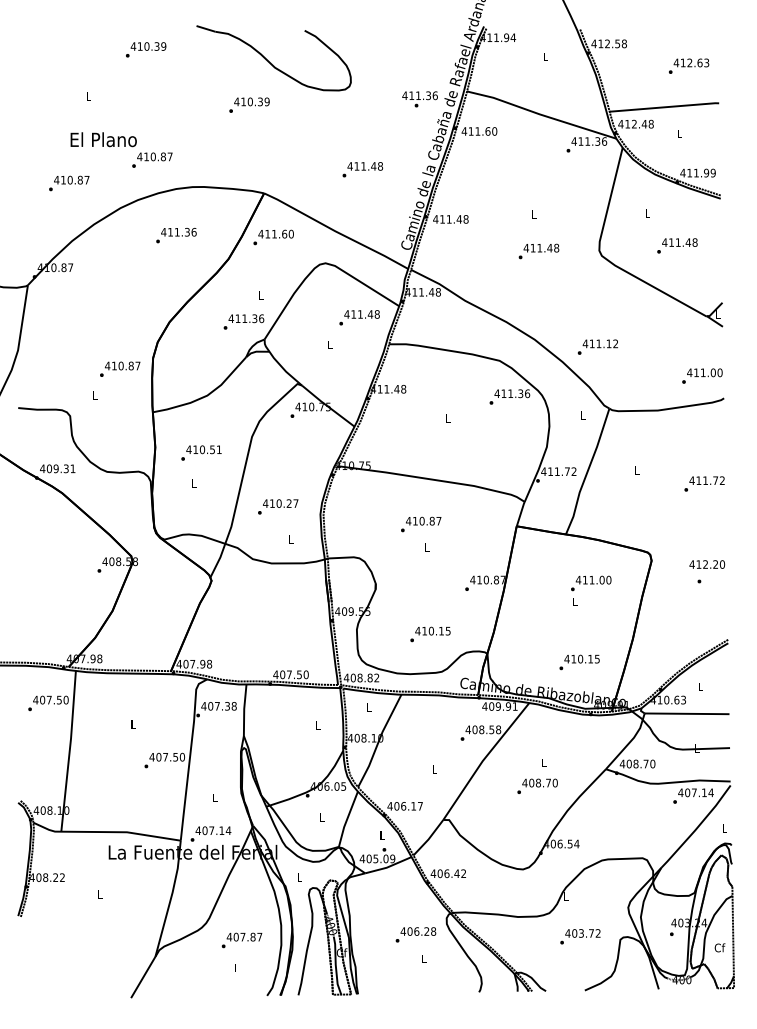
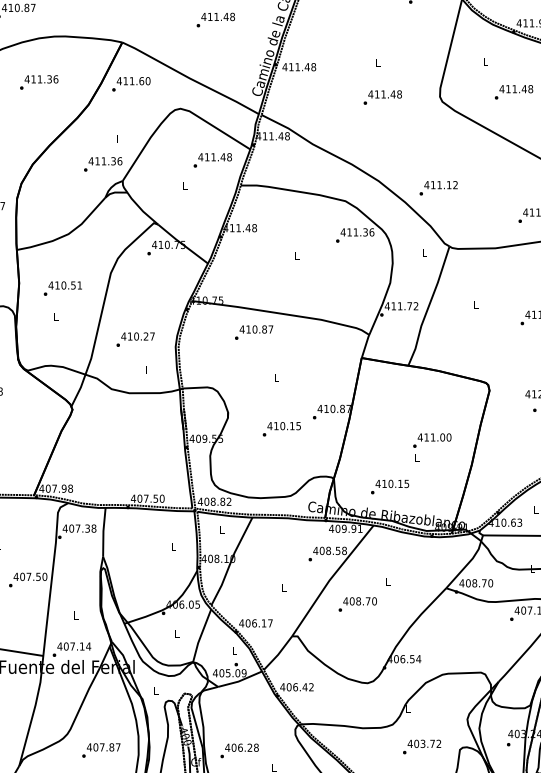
text: (421, 524) -> (254, 332), moved
text: (591, 590) -> (432, 447), moved
text: (430, 634) -> (281, 429), moved
text: (579, 662) -> (389, 487), moved
text: (537, 785) -> (357, 603), moved
text: (415, 934) -> (239, 750), moved

